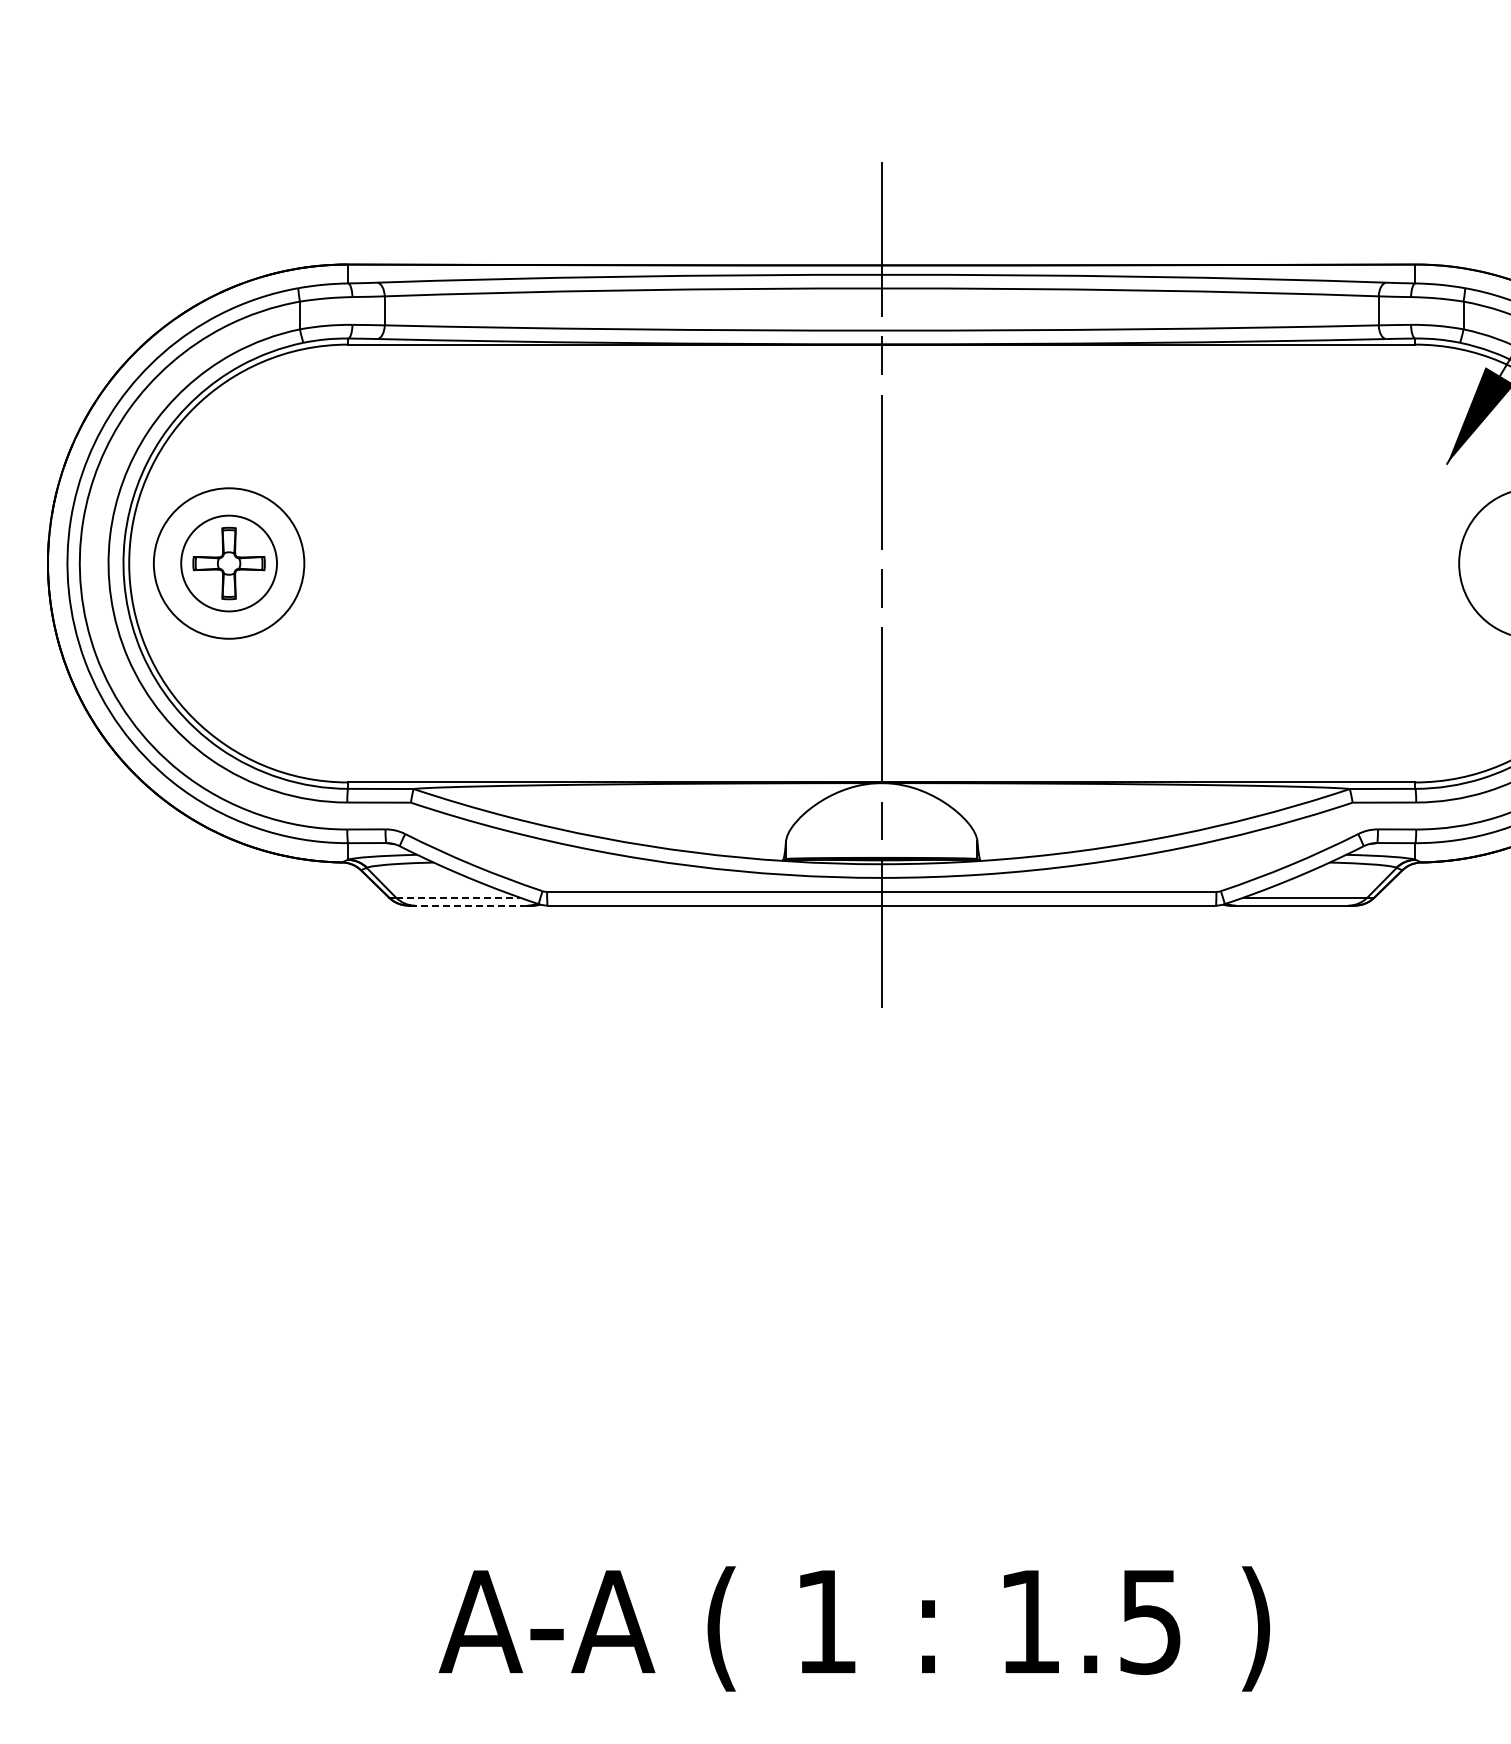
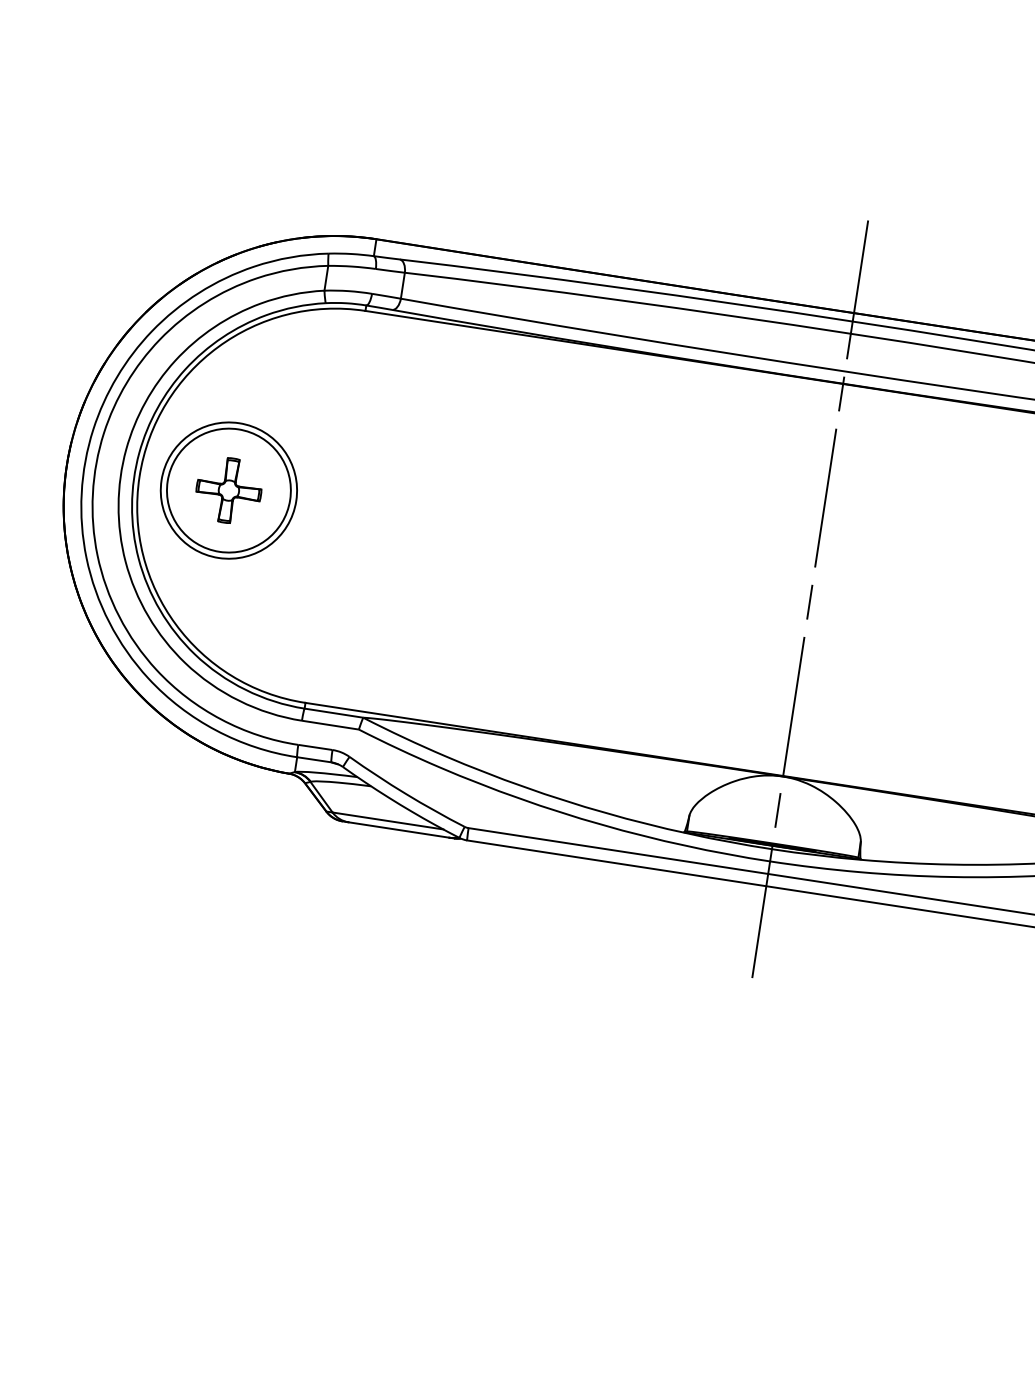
circle: (228, 563) -> (228, 490), size x1.43
line: (457, 897) -> (387, 820), dashed -> solid
line: (470, 905) -> (398, 829), dashed -> solid

